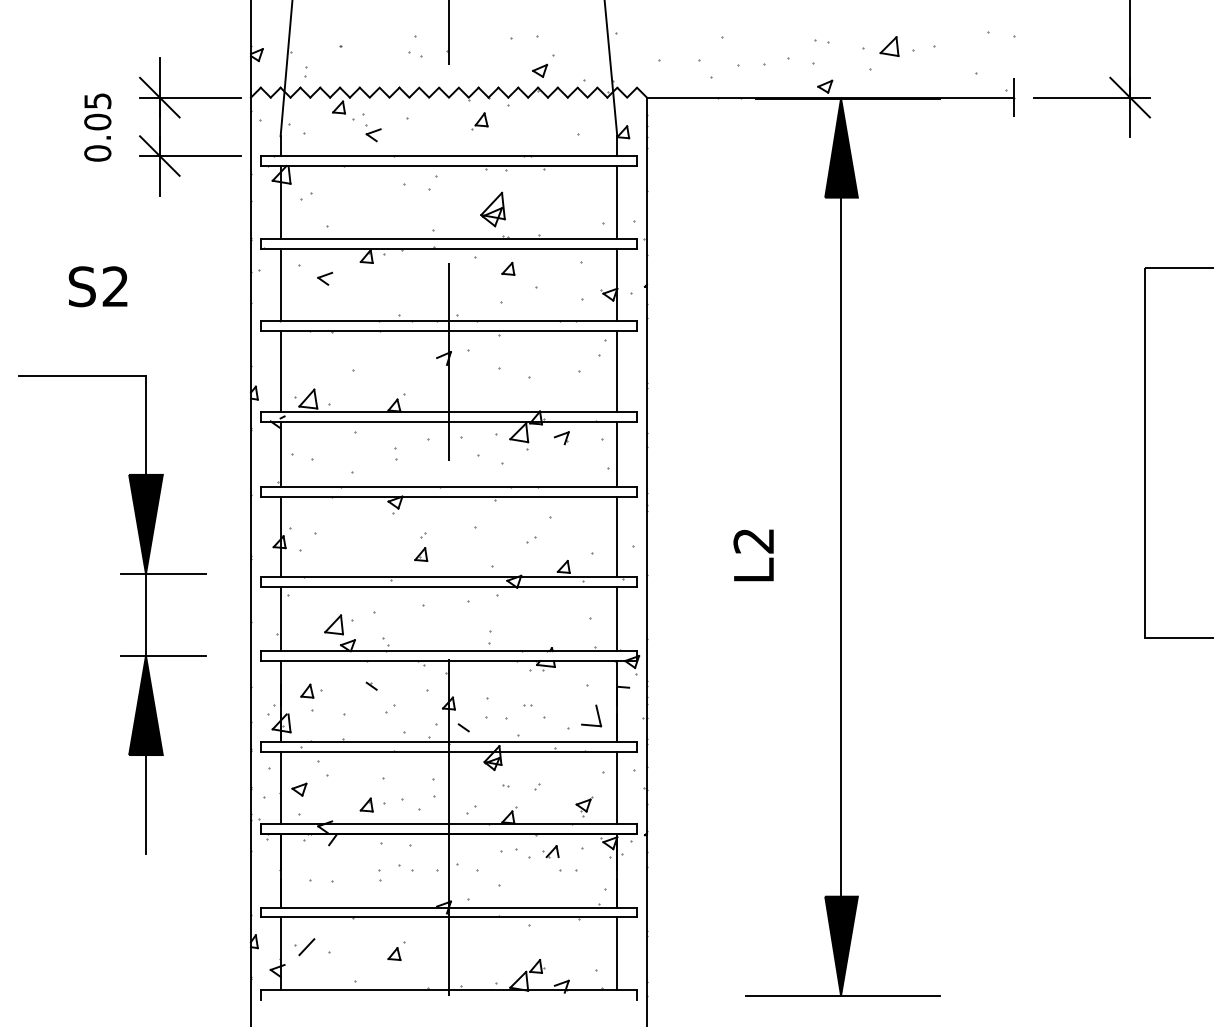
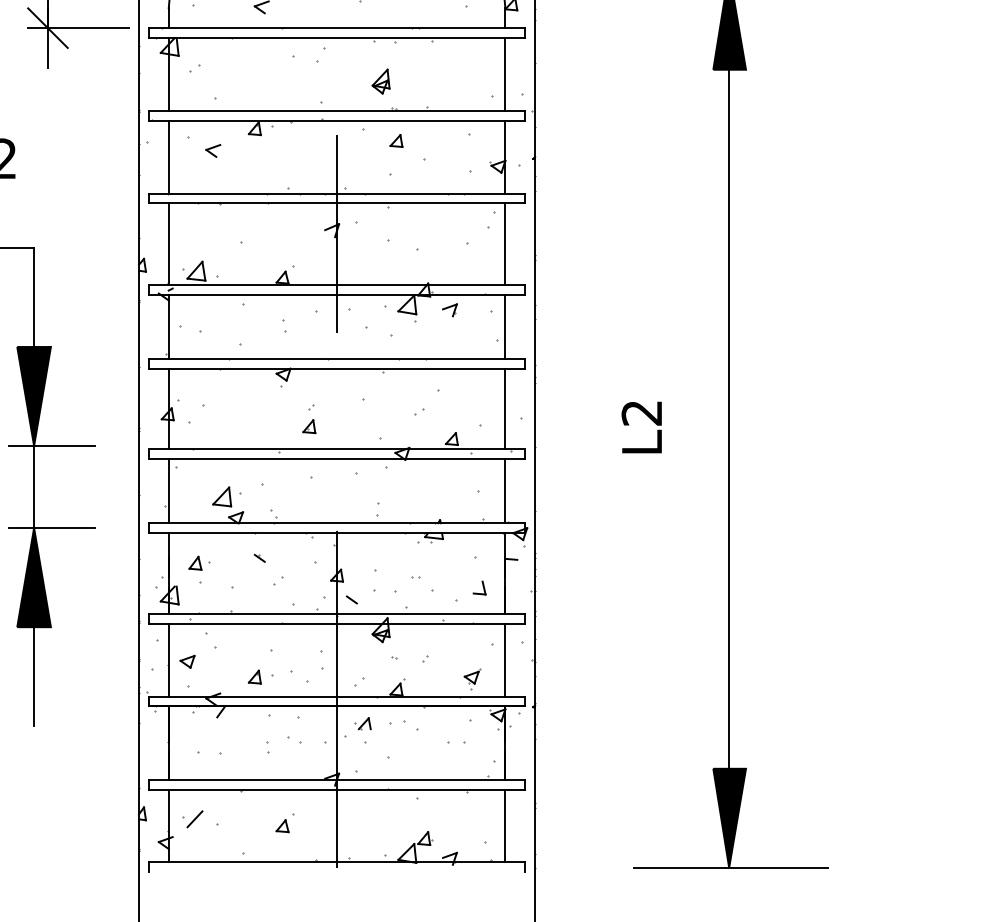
part: (492, 209) -> (380, 81), size x0.71
part: (591, 715) -> (479, 587), size x0.62
part: (550, 851) -> (362, 723), moved

